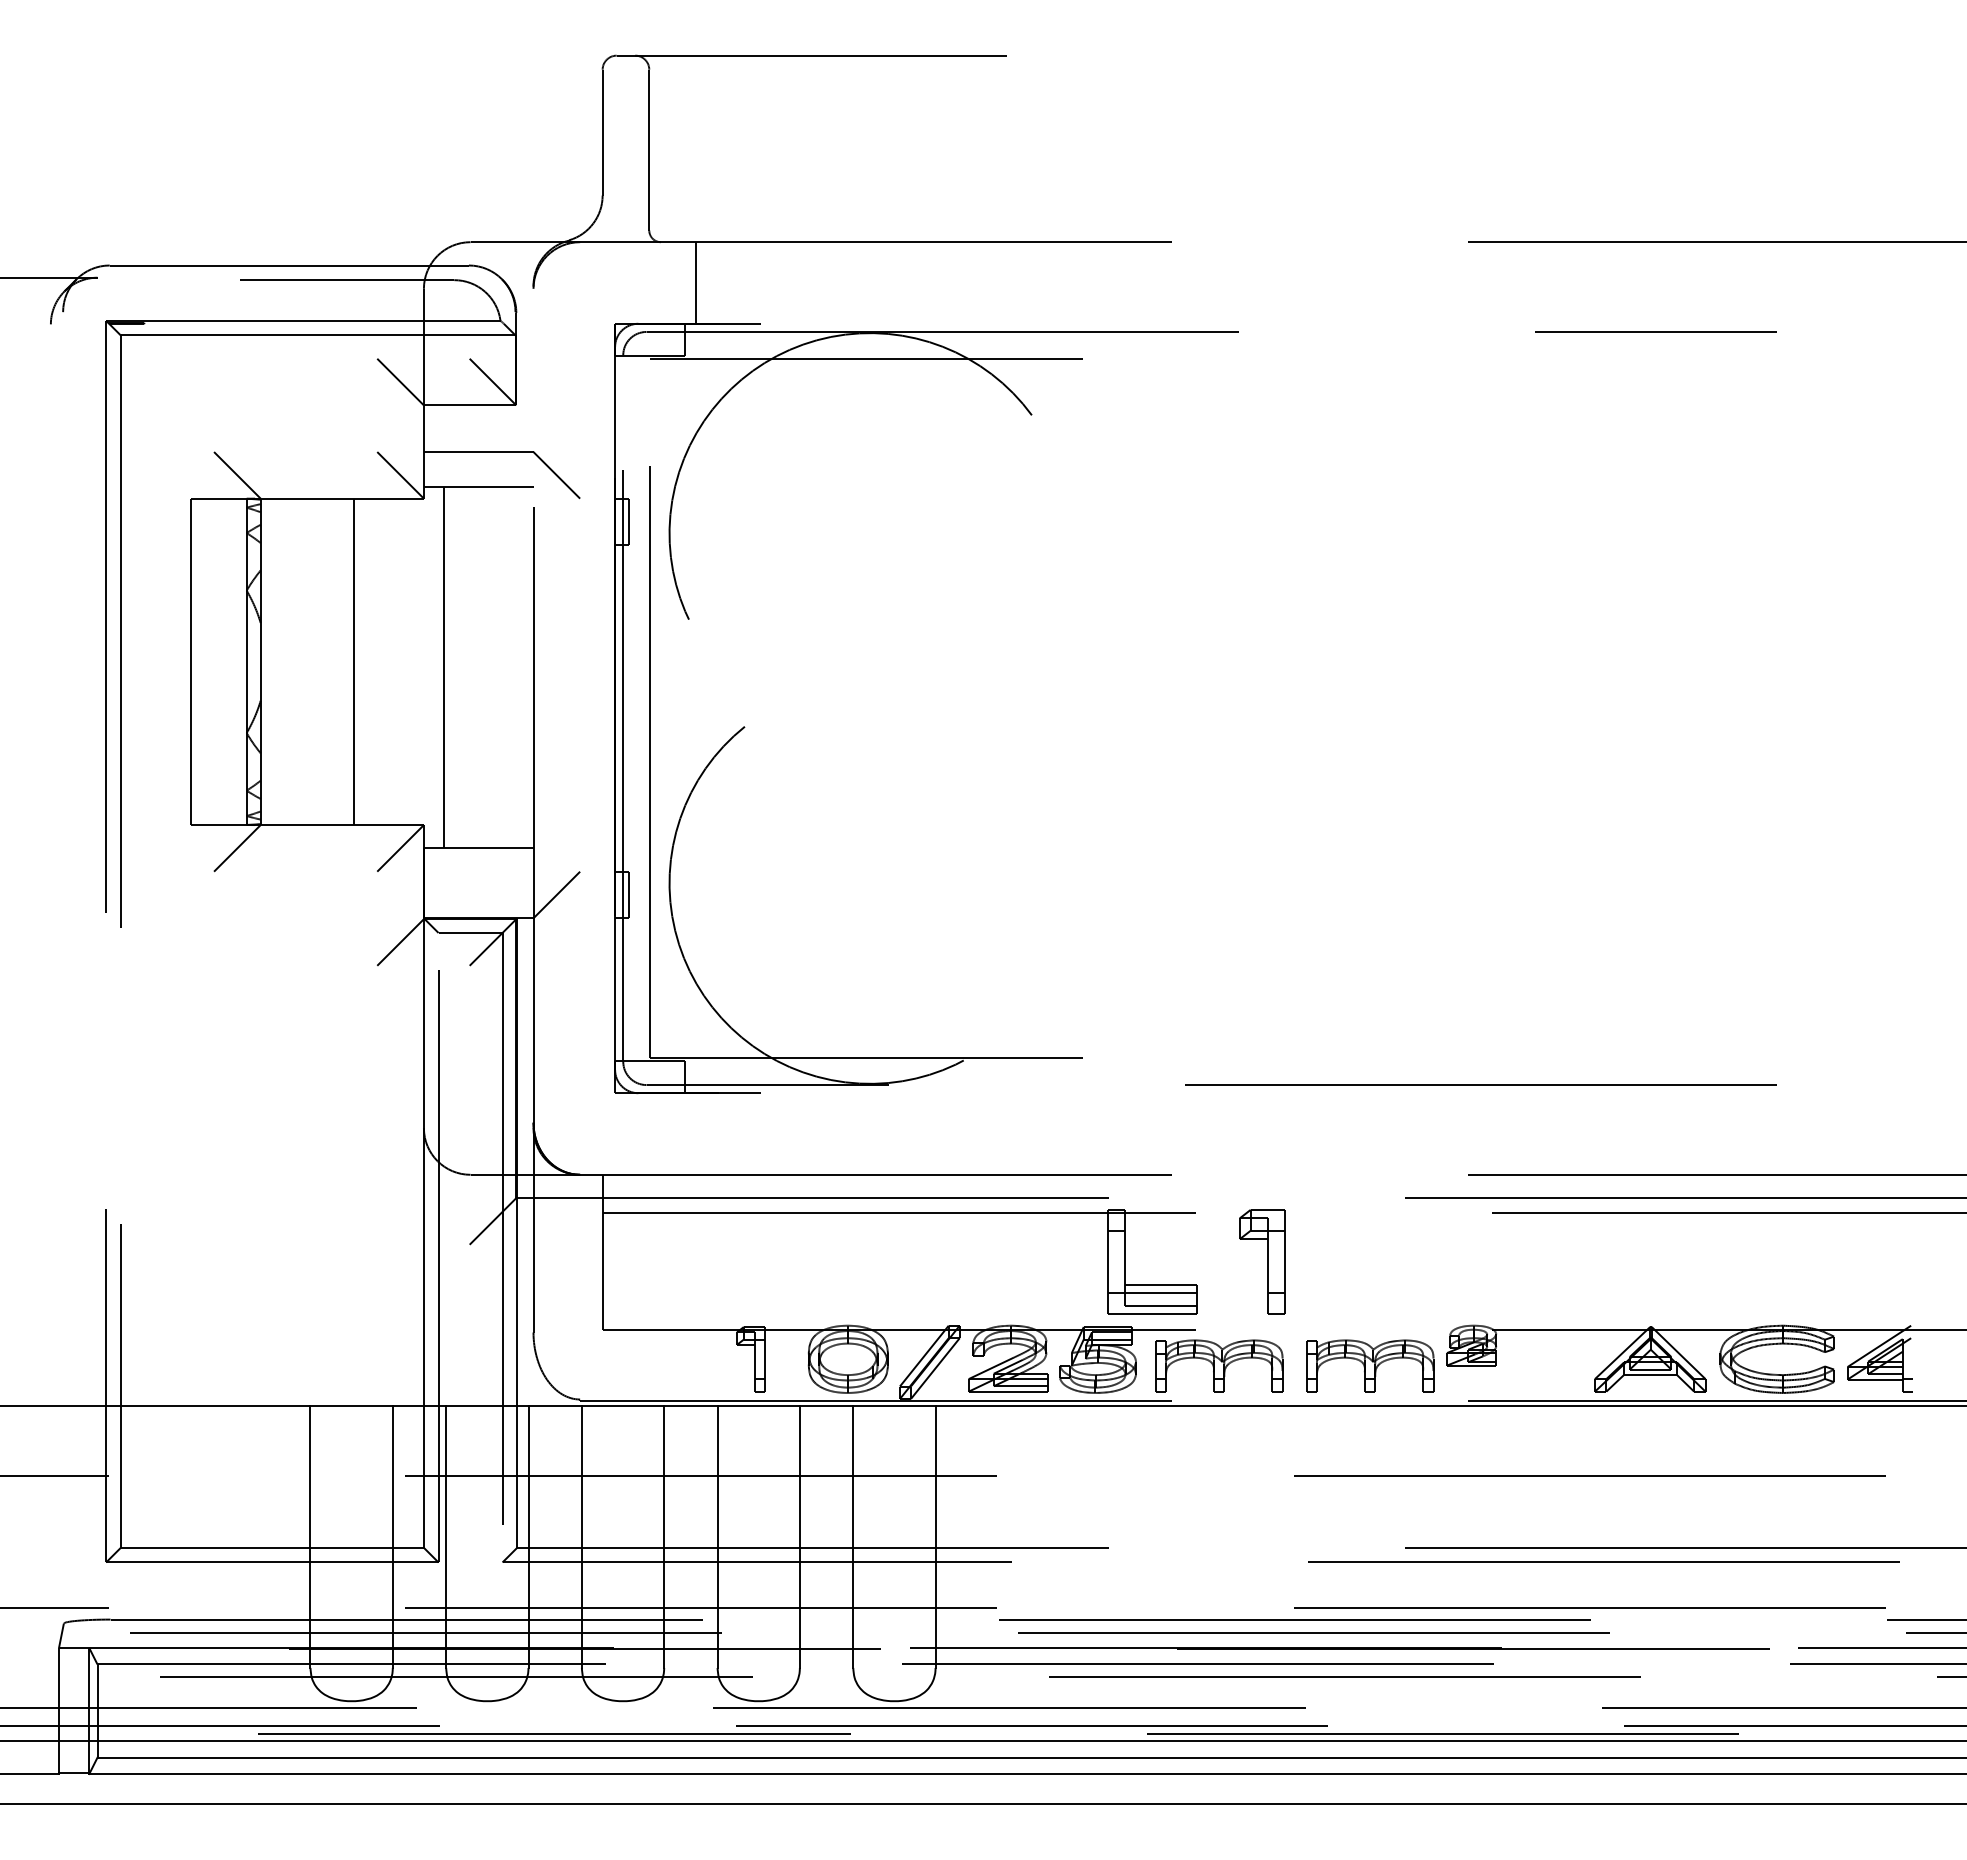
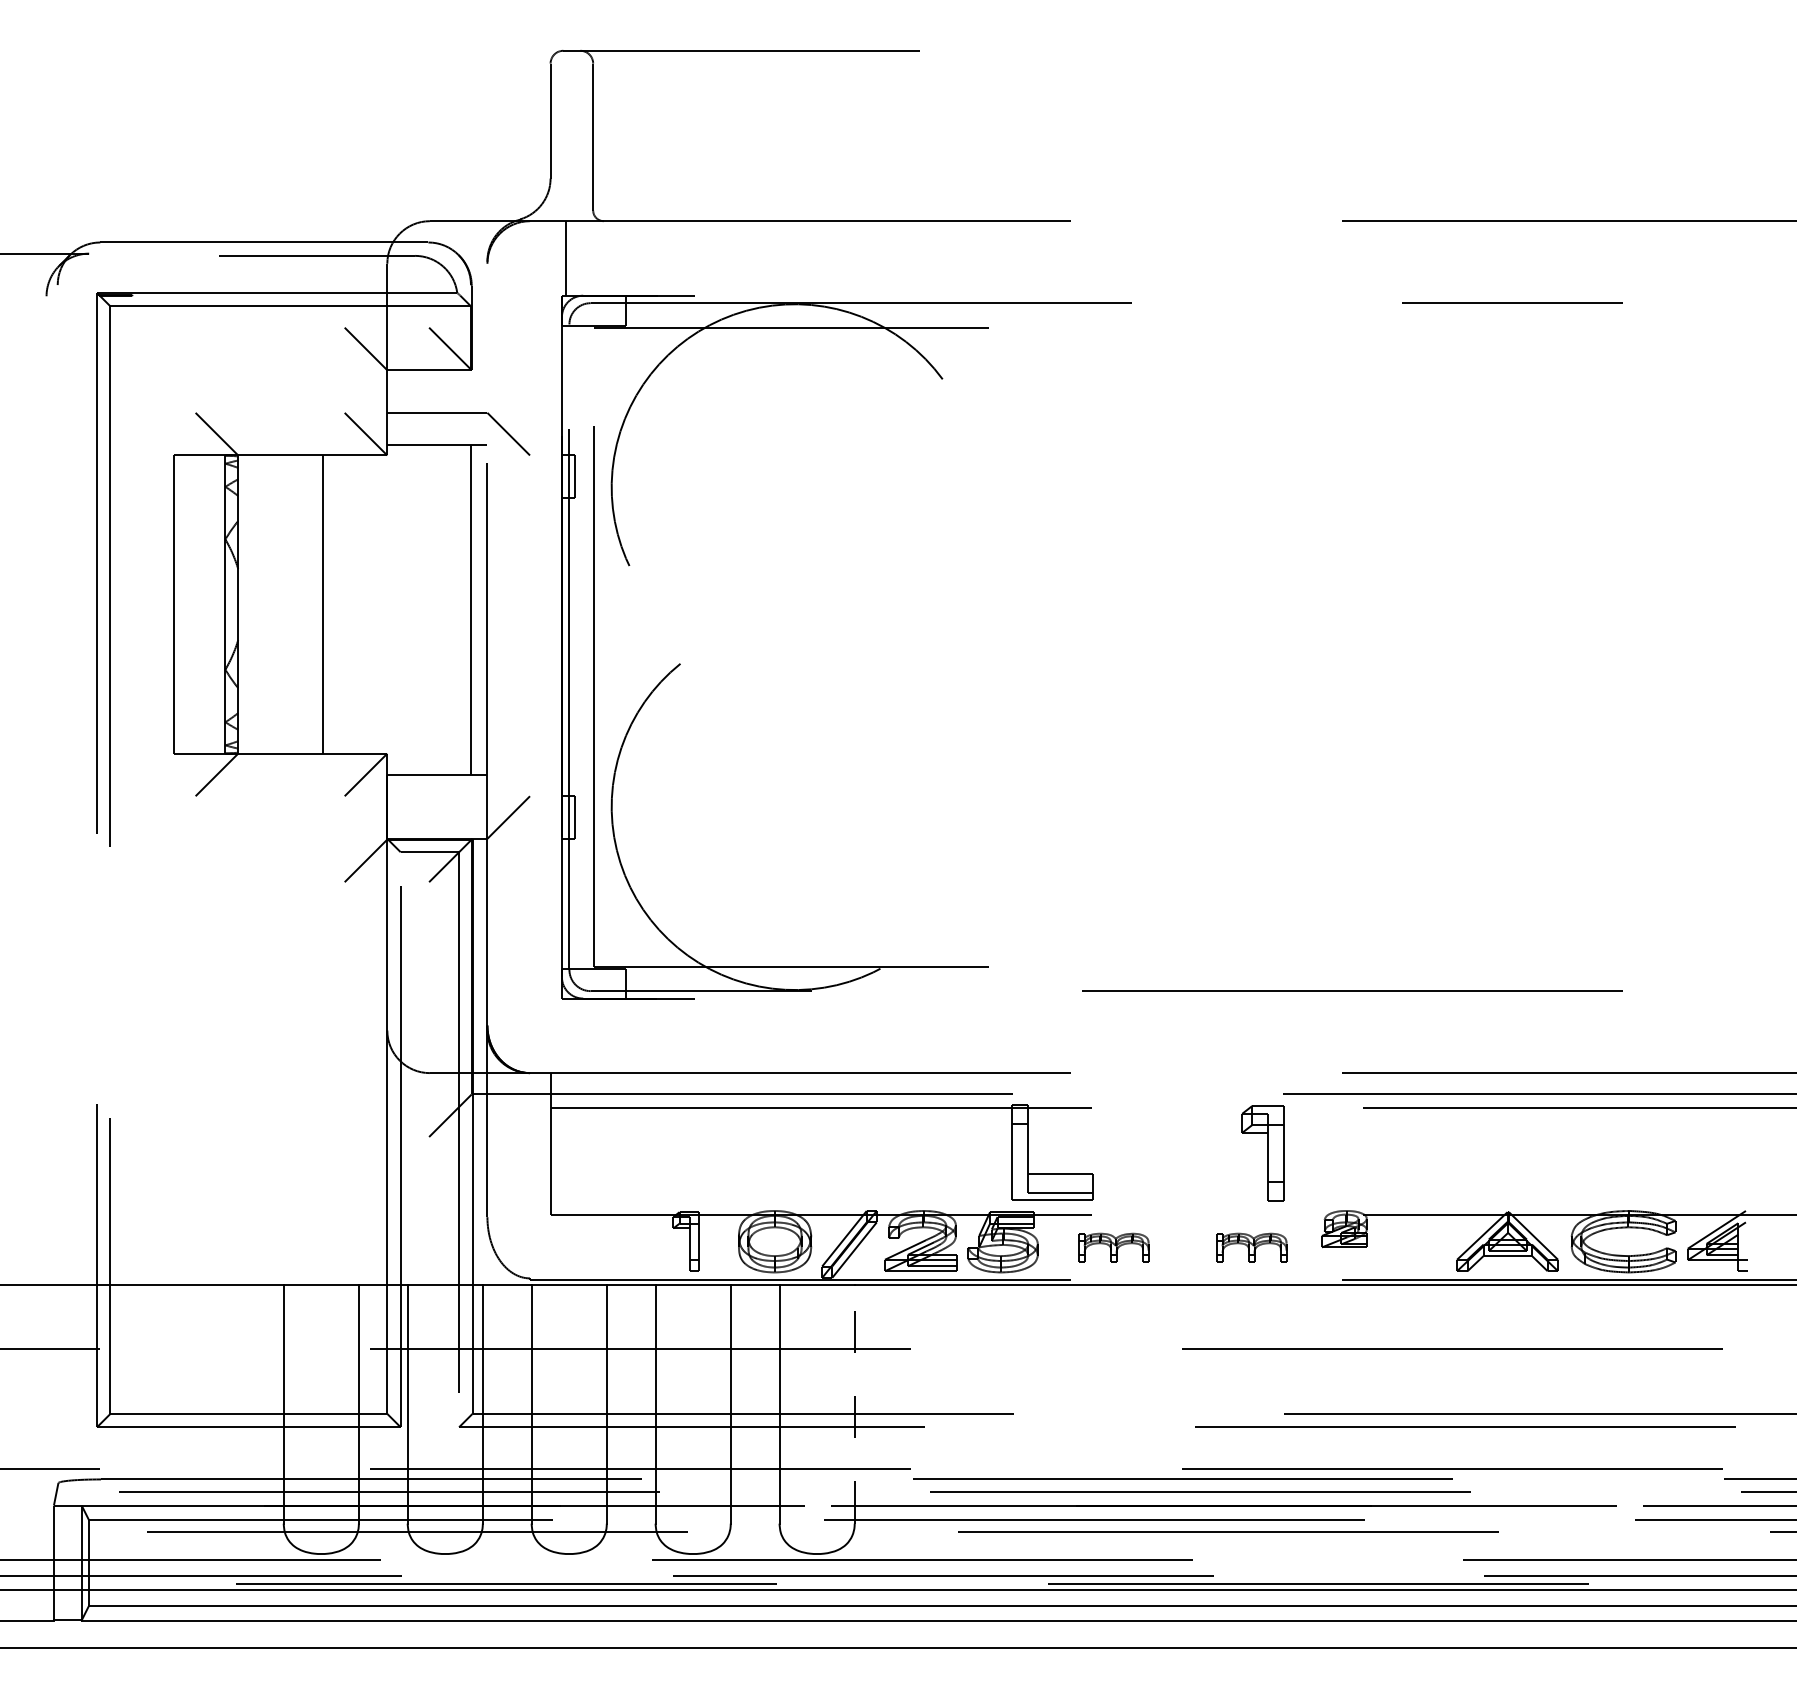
line: (695, 282) -> (565, 258), moved
line: (443, 667) -> (470, 609), moved
part: (1262, 1261) -> (1262, 1153), moved
line: (1152, 1293) -> (1052, 1181), removed
part: (1219, 1365) -> (1114, 1247), size x0.6
part: (1370, 1365) -> (1252, 1247), size x0.6
line: (935, 1537) -> (854, 1404), solid -> dashed

